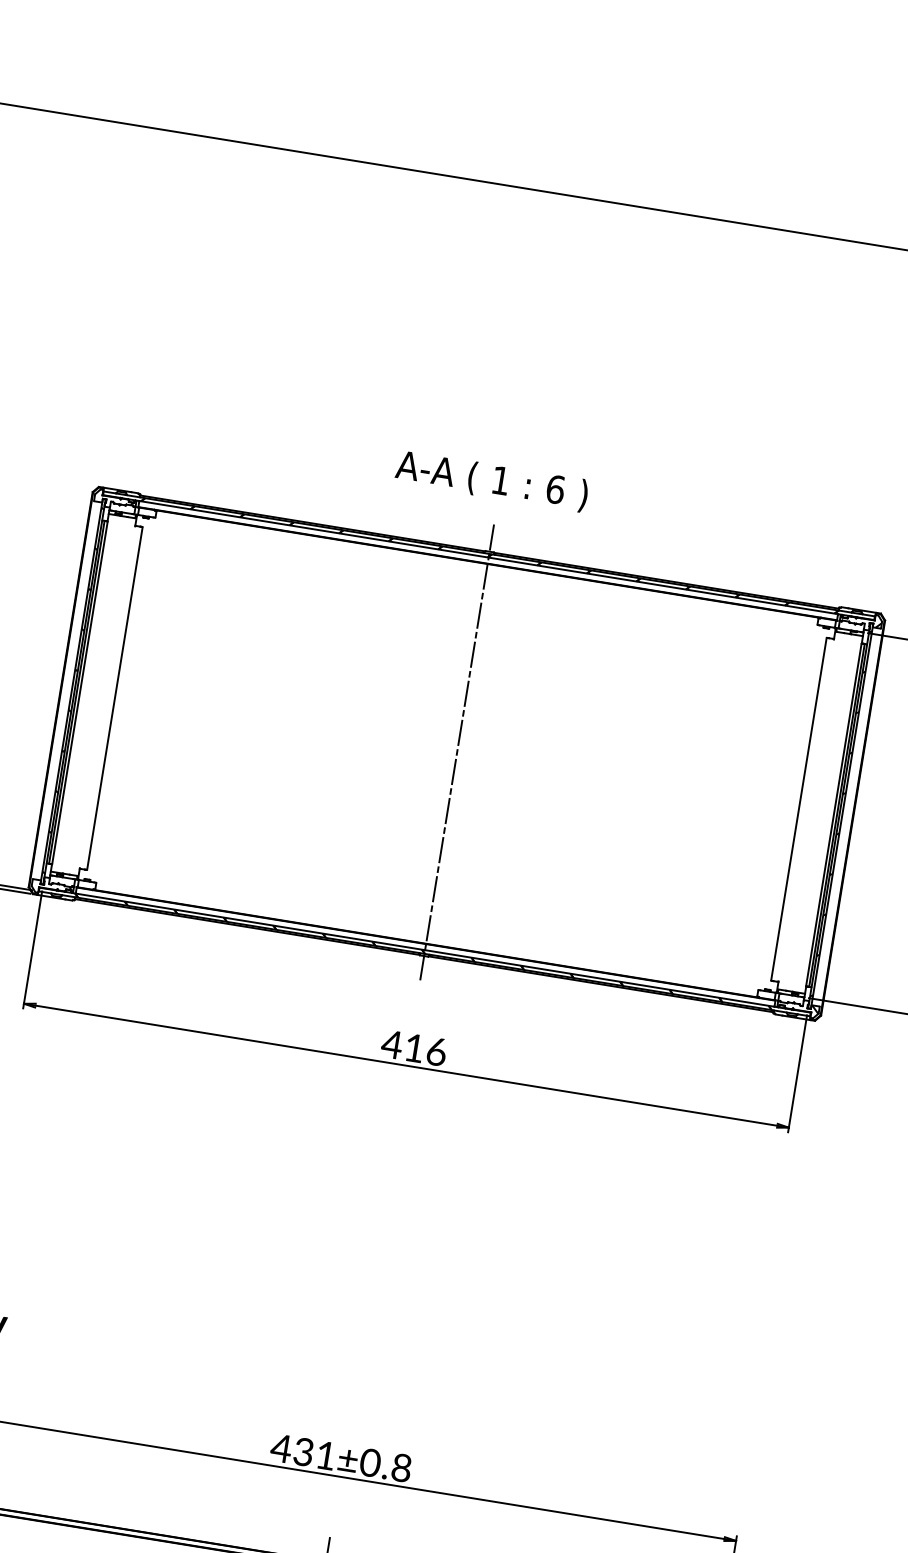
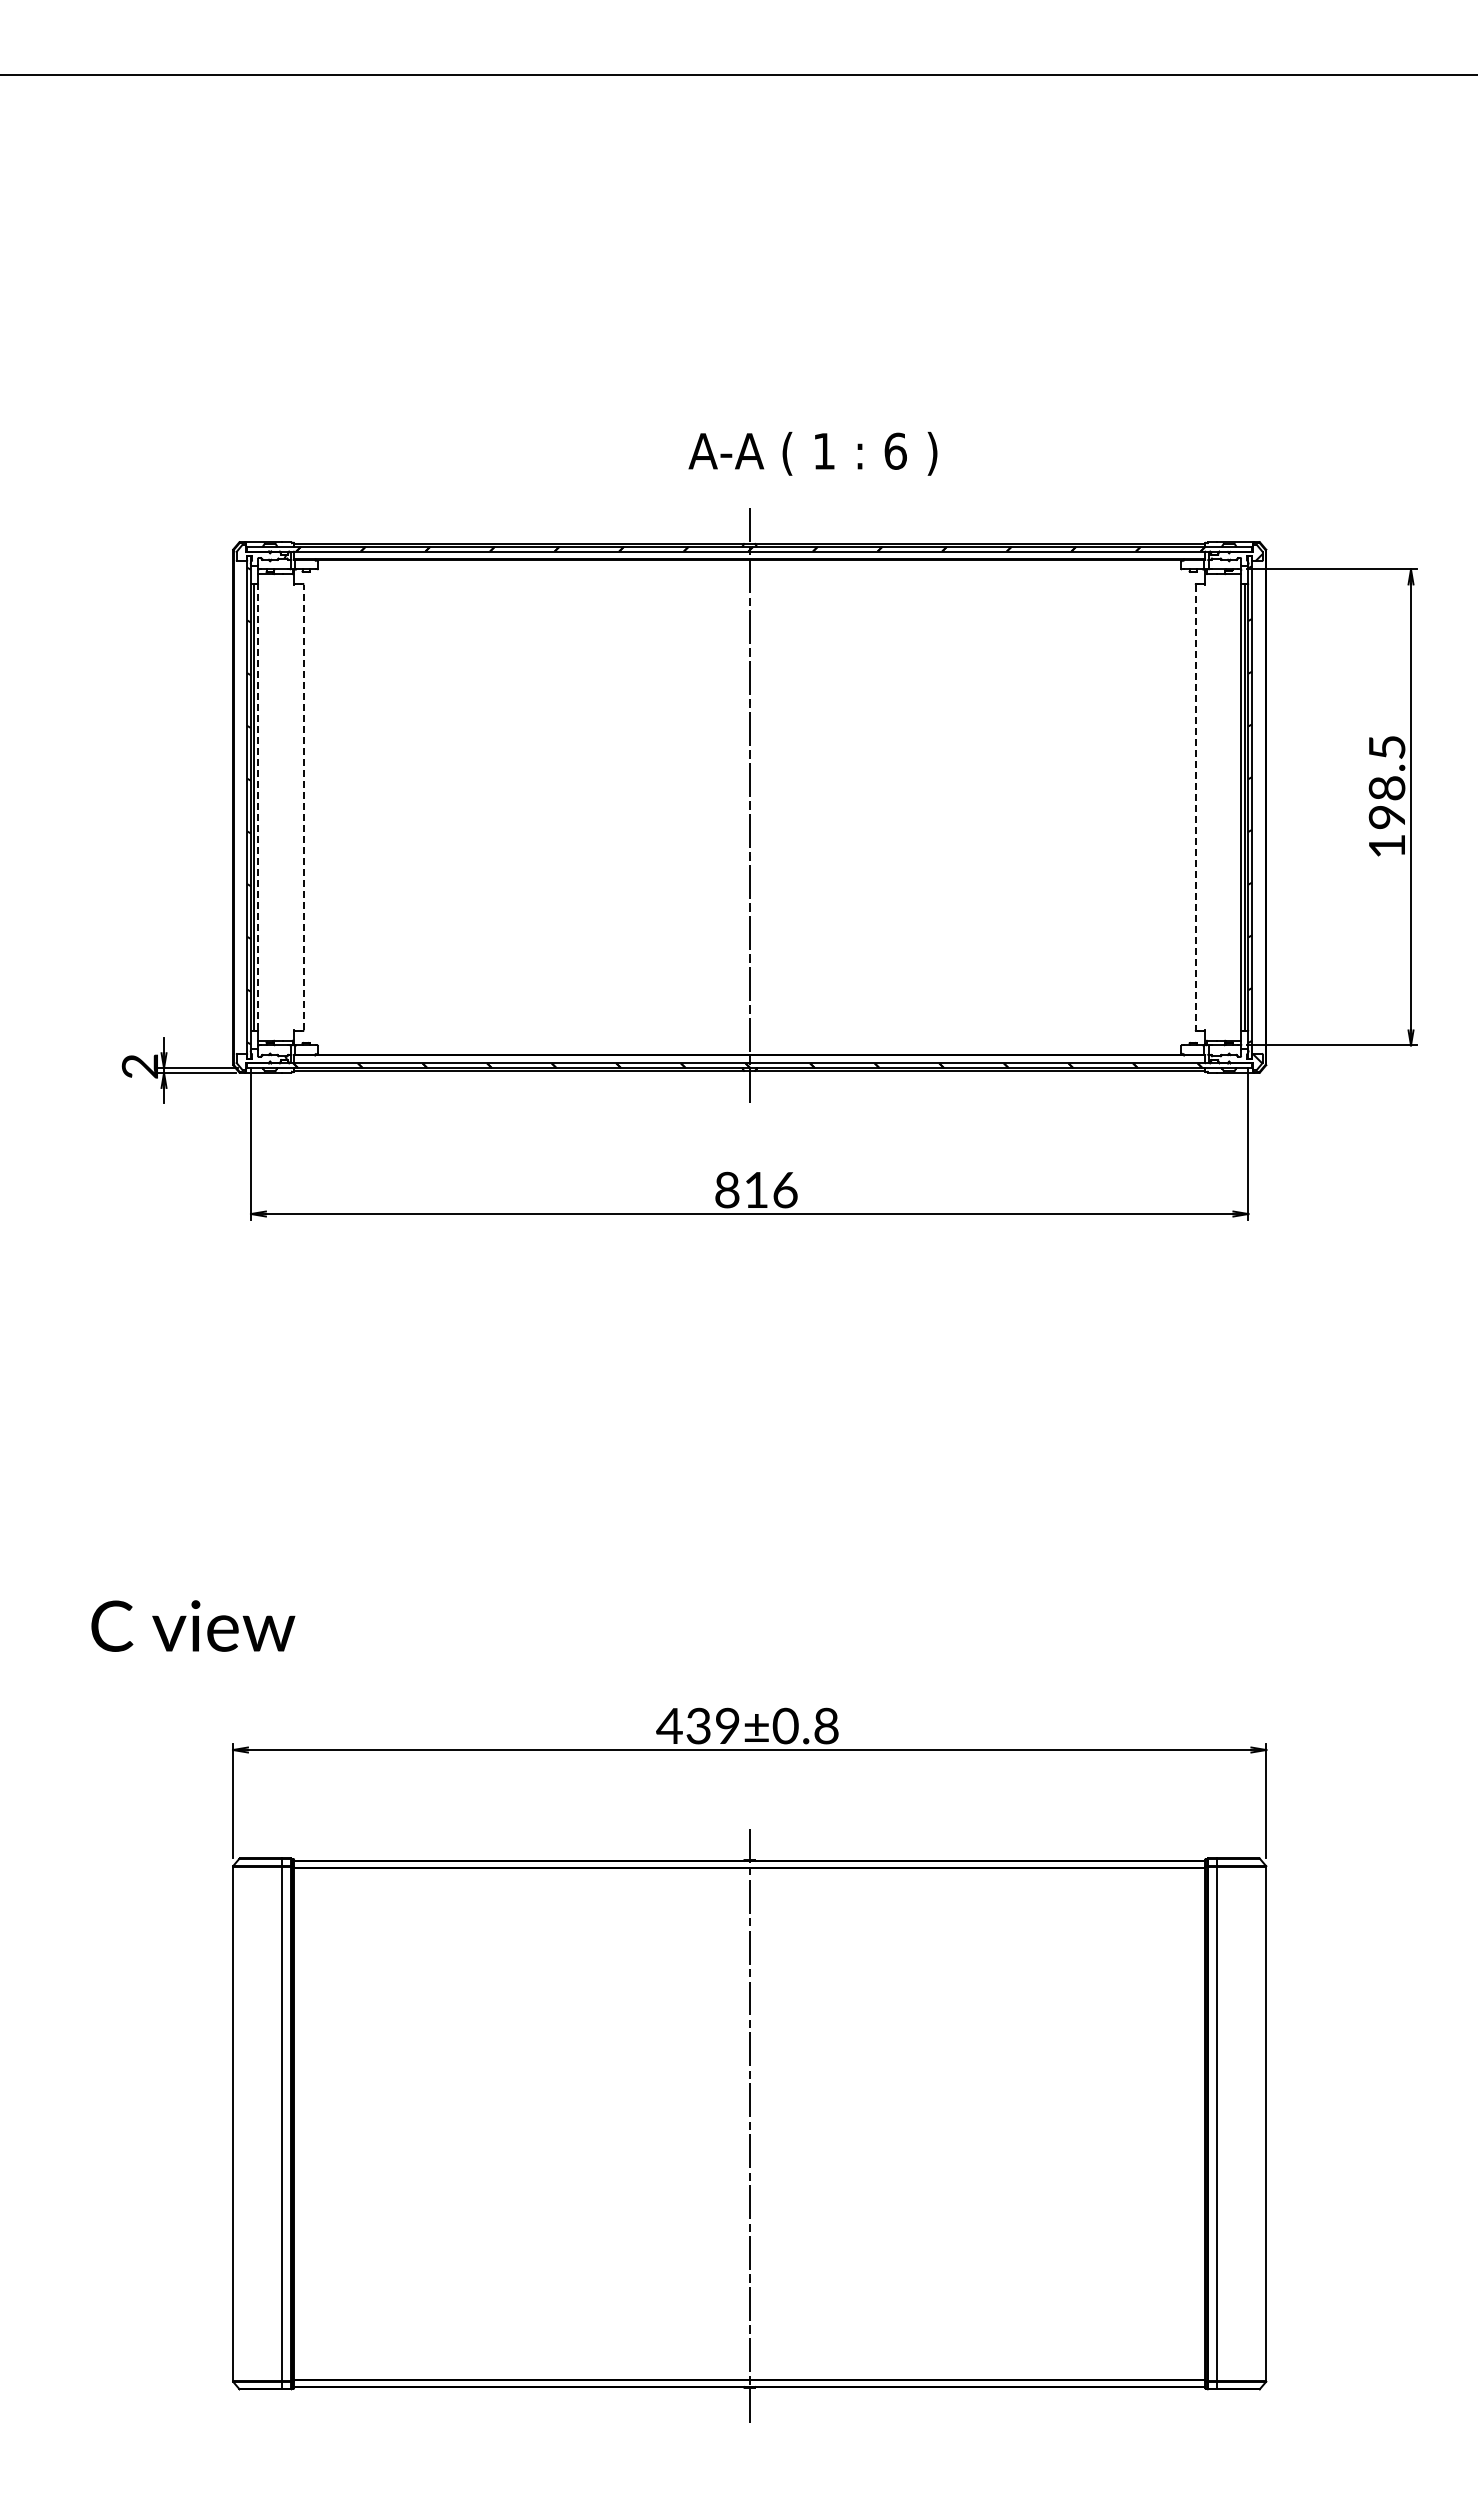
text: (491, 480) -> (812, 453), moved
line: (80, 692) -> (258, 807), solid -> dashed
line: (114, 698) -> (303, 807), solid -> dashed
line: (798, 809) -> (1195, 807), solid -> dashed
text: (391, 1044) -> (726, 1189), 416 -> 816
text: (325, 1455) -> (727, 1725), 431±0.8 -> 439±0.8

